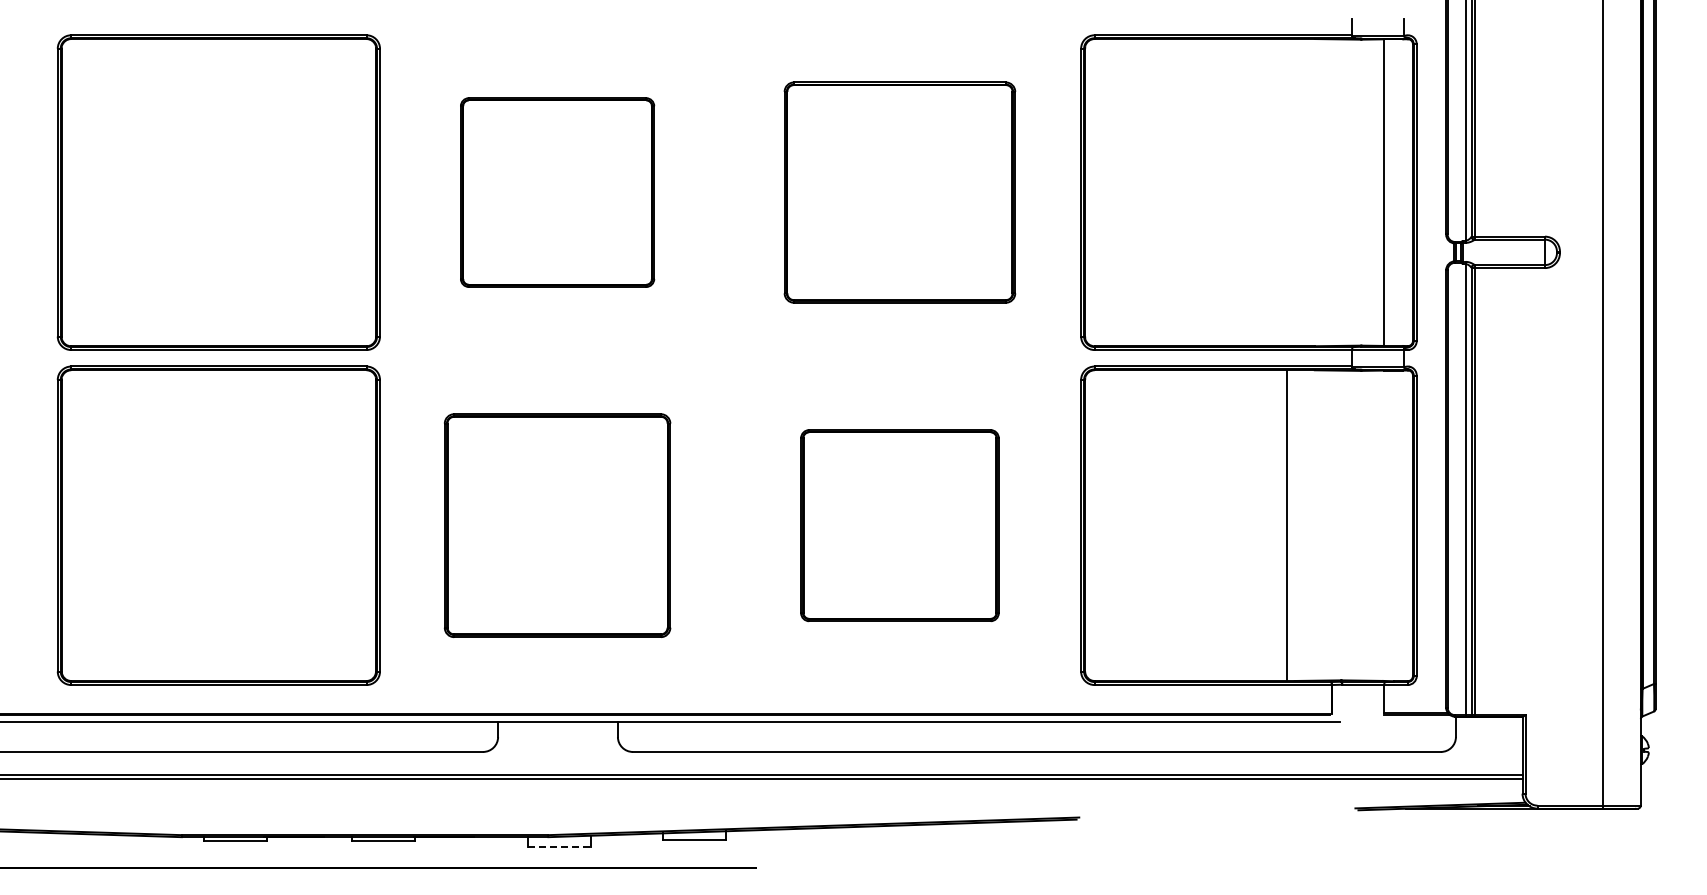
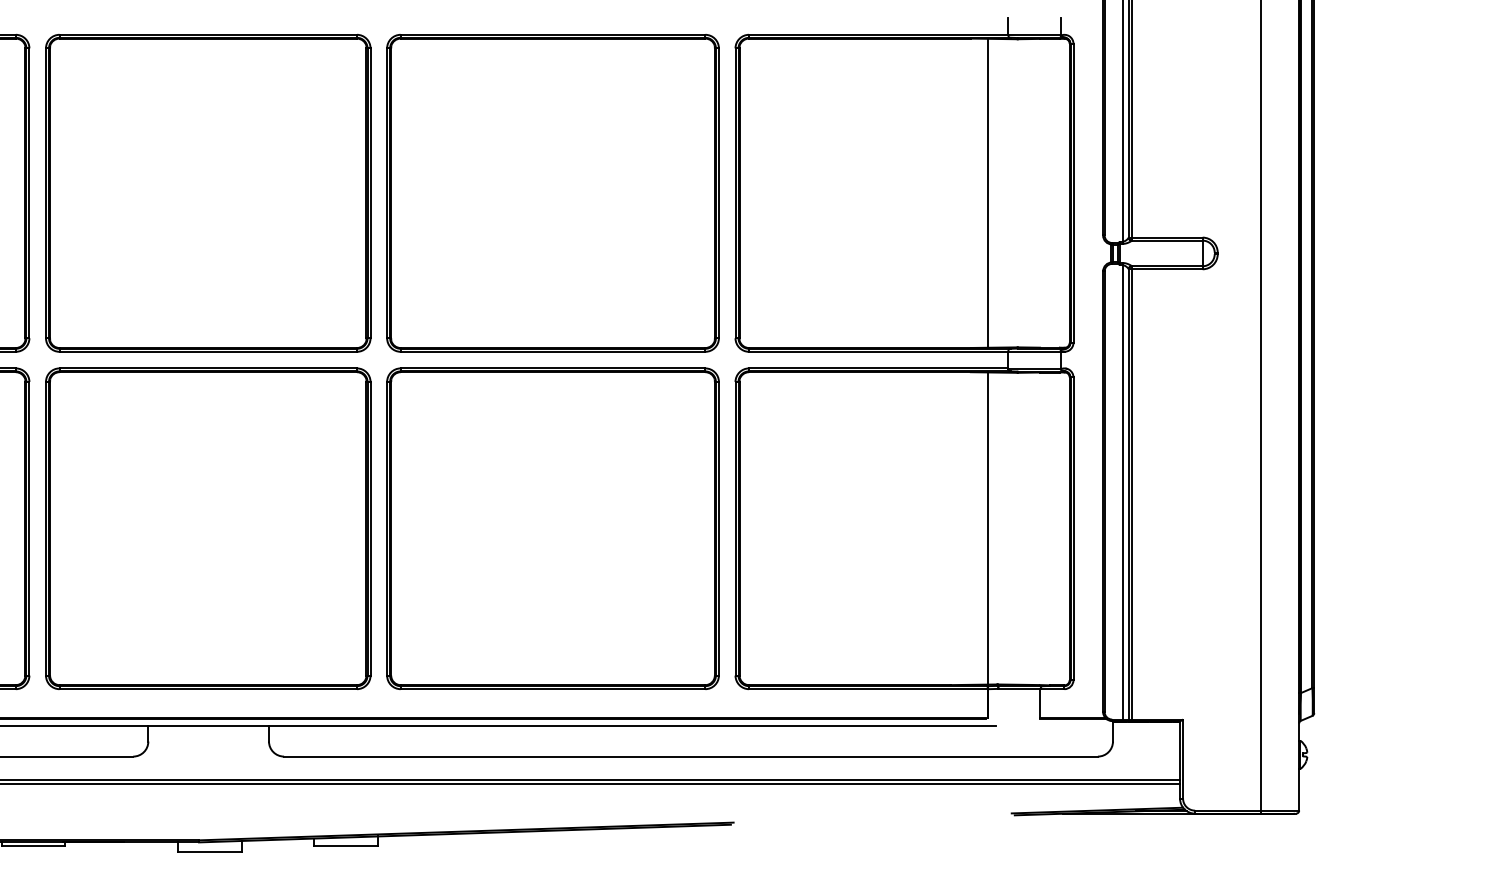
part: (557, 192) -> (208, 193), size x1.67
part: (899, 192) -> (552, 193), size x1.43
line: (1384, 192) -> (988, 193), moved
part: (557, 525) -> (208, 528), size x1.43
part: (899, 525) -> (552, 528), size x1.67
line: (1287, 525) -> (988, 528), moved
line: (559, 846) -> (210, 851), dashed -> solid

